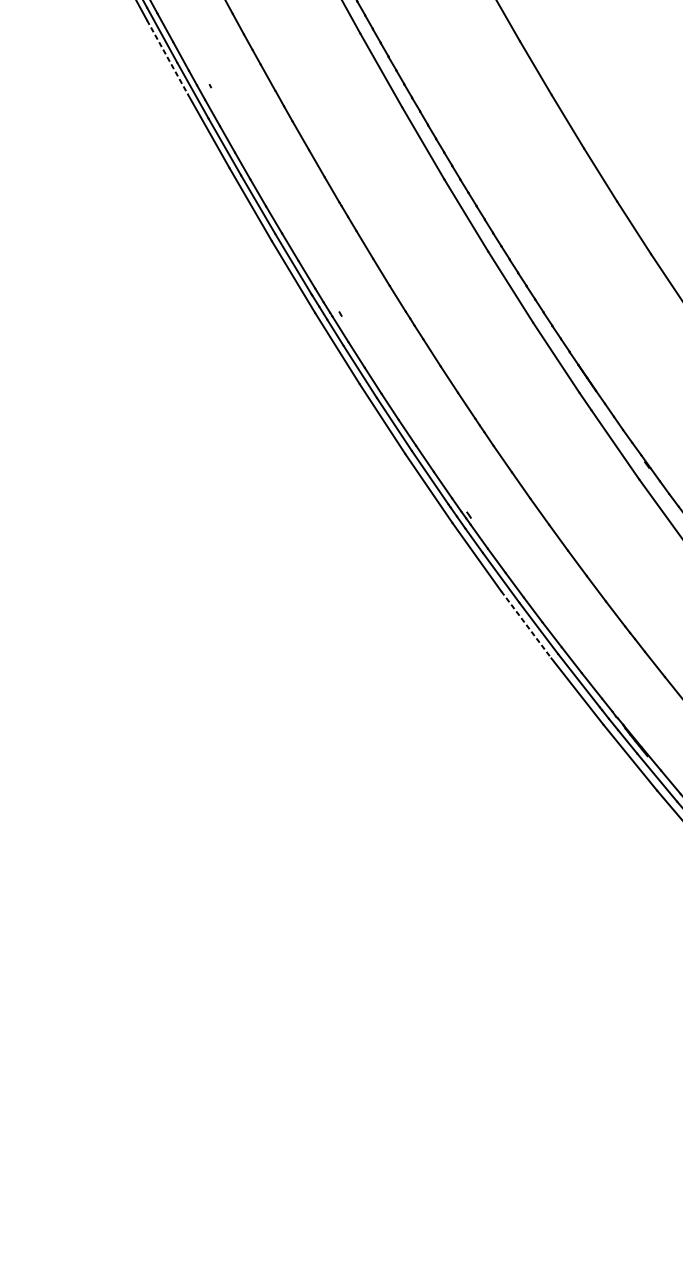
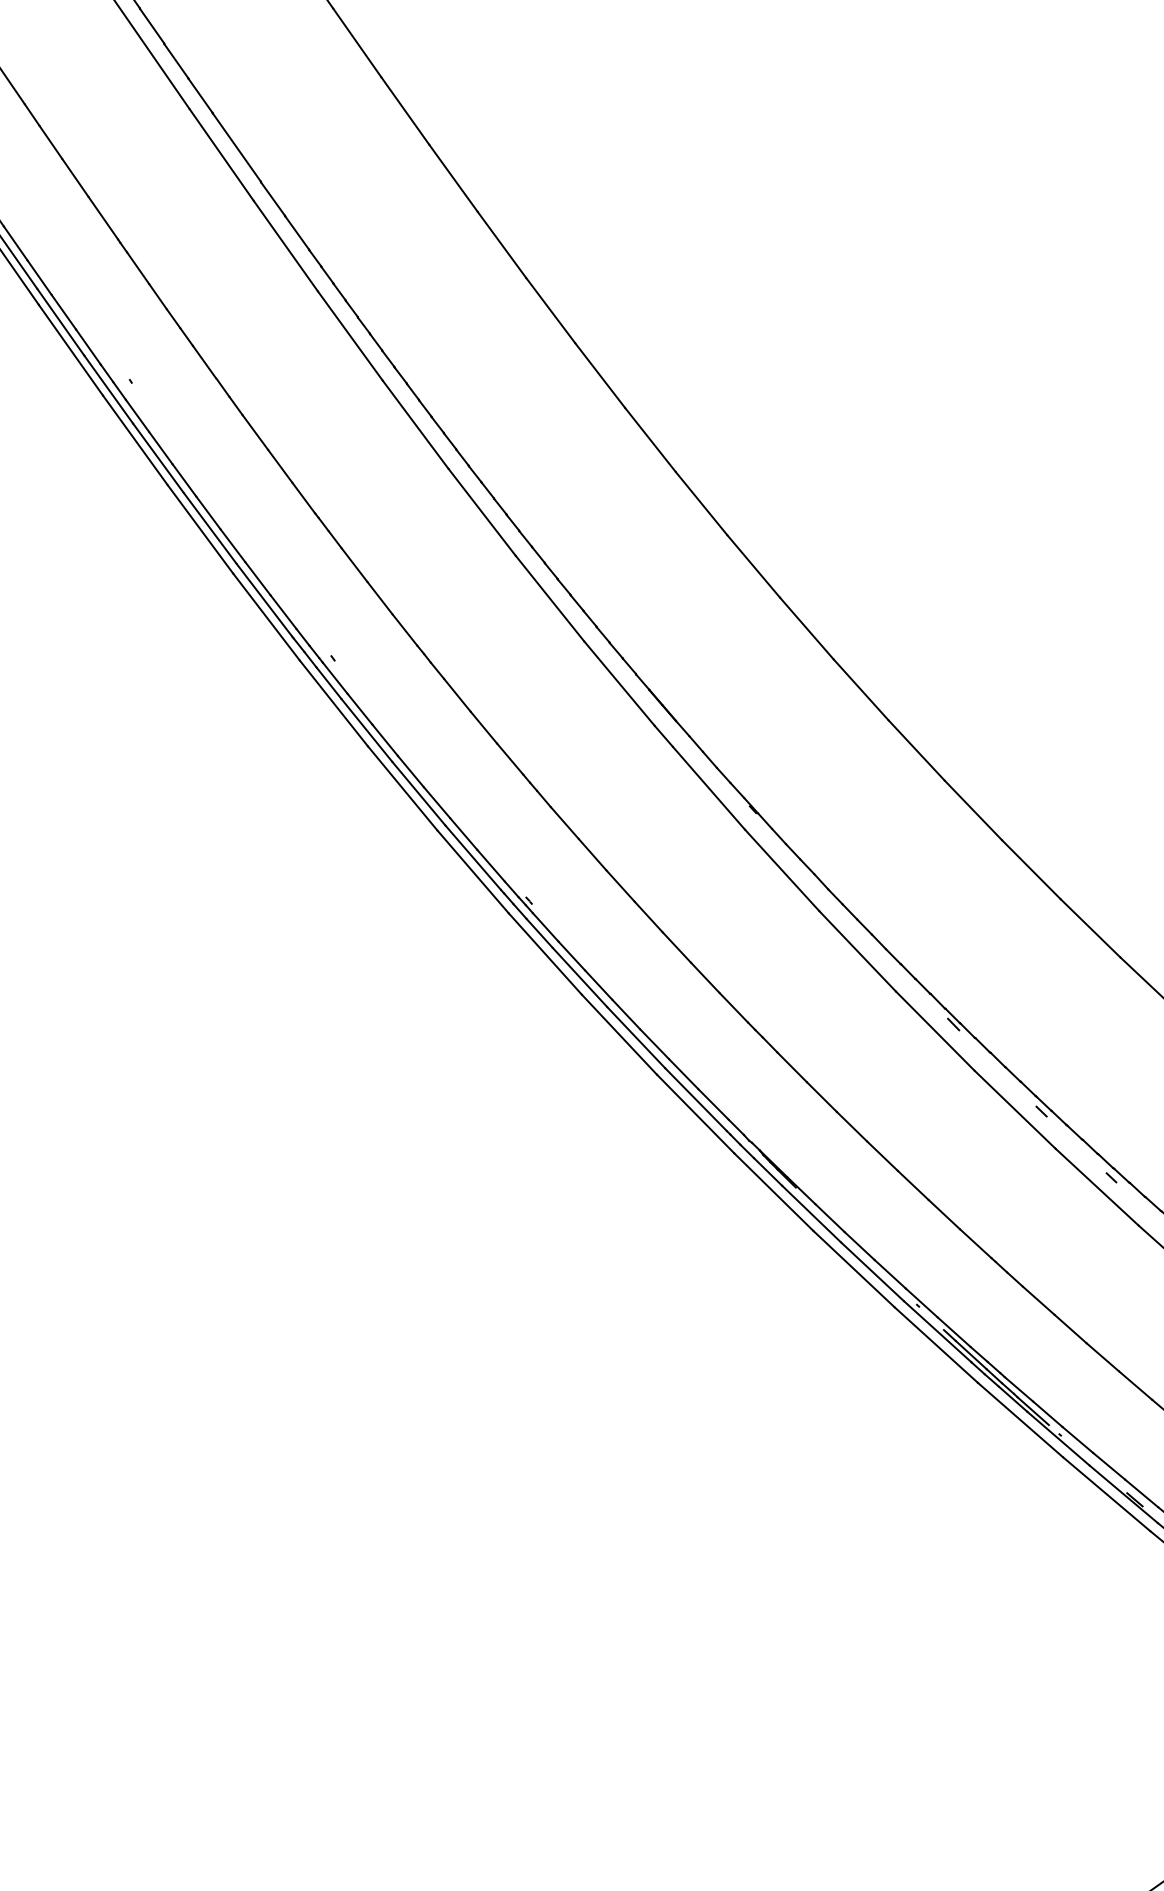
line: (167, 57) -> (70, 350), dashed -> solid
line: (526, 624) -> (619, 1034), dashed -> solid

